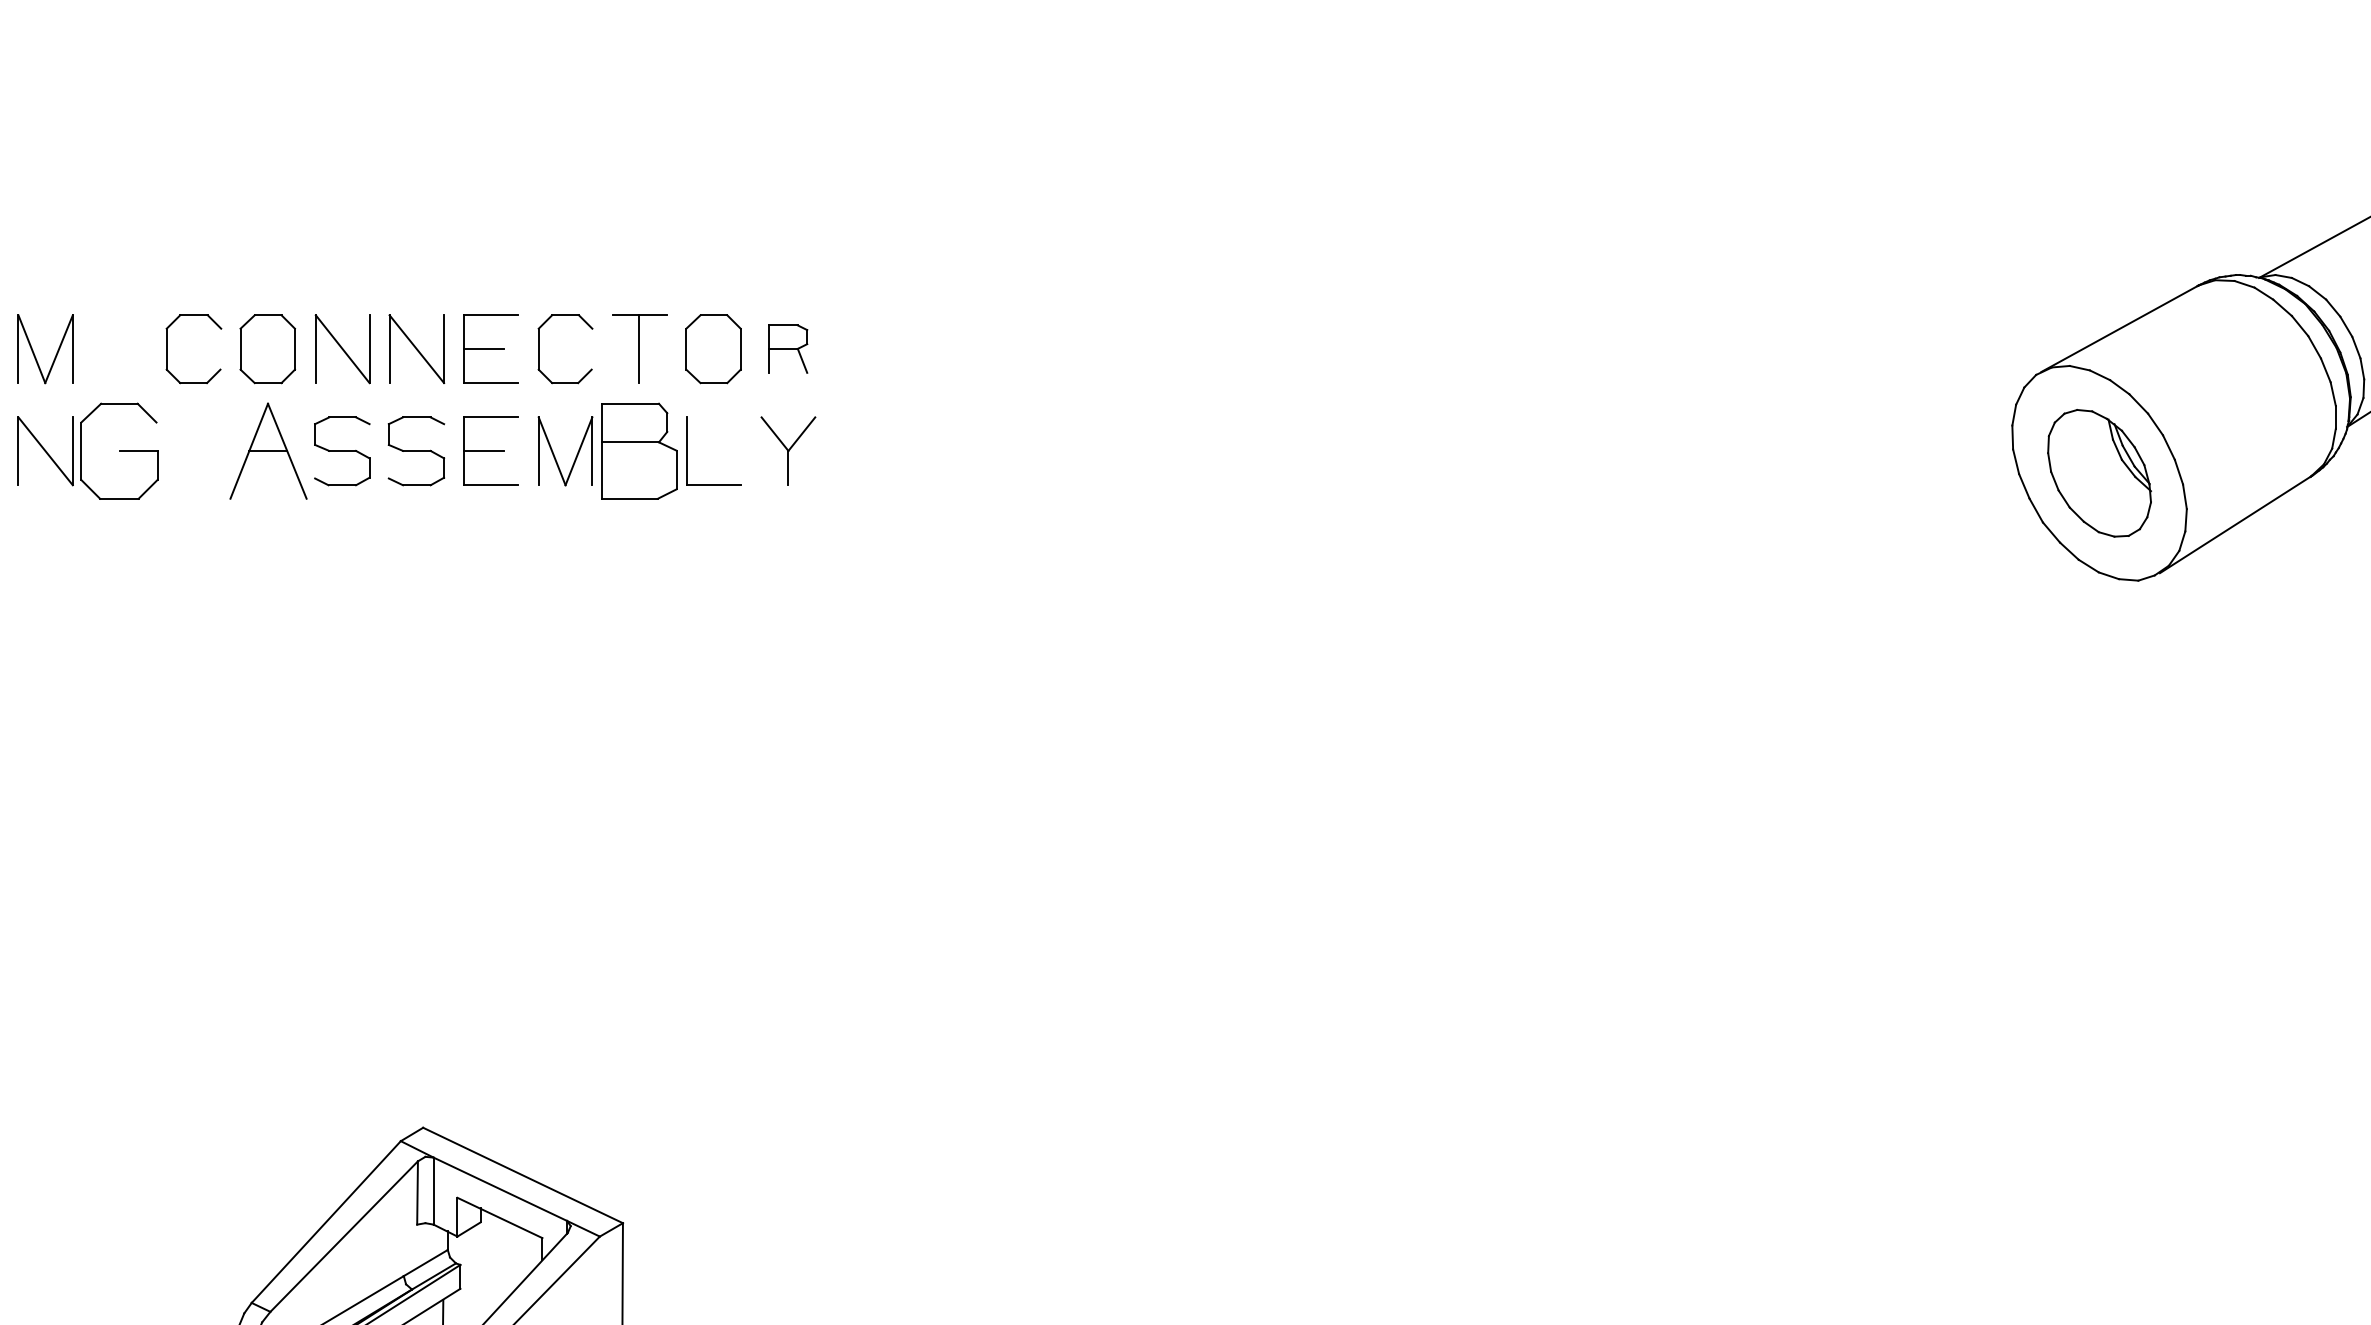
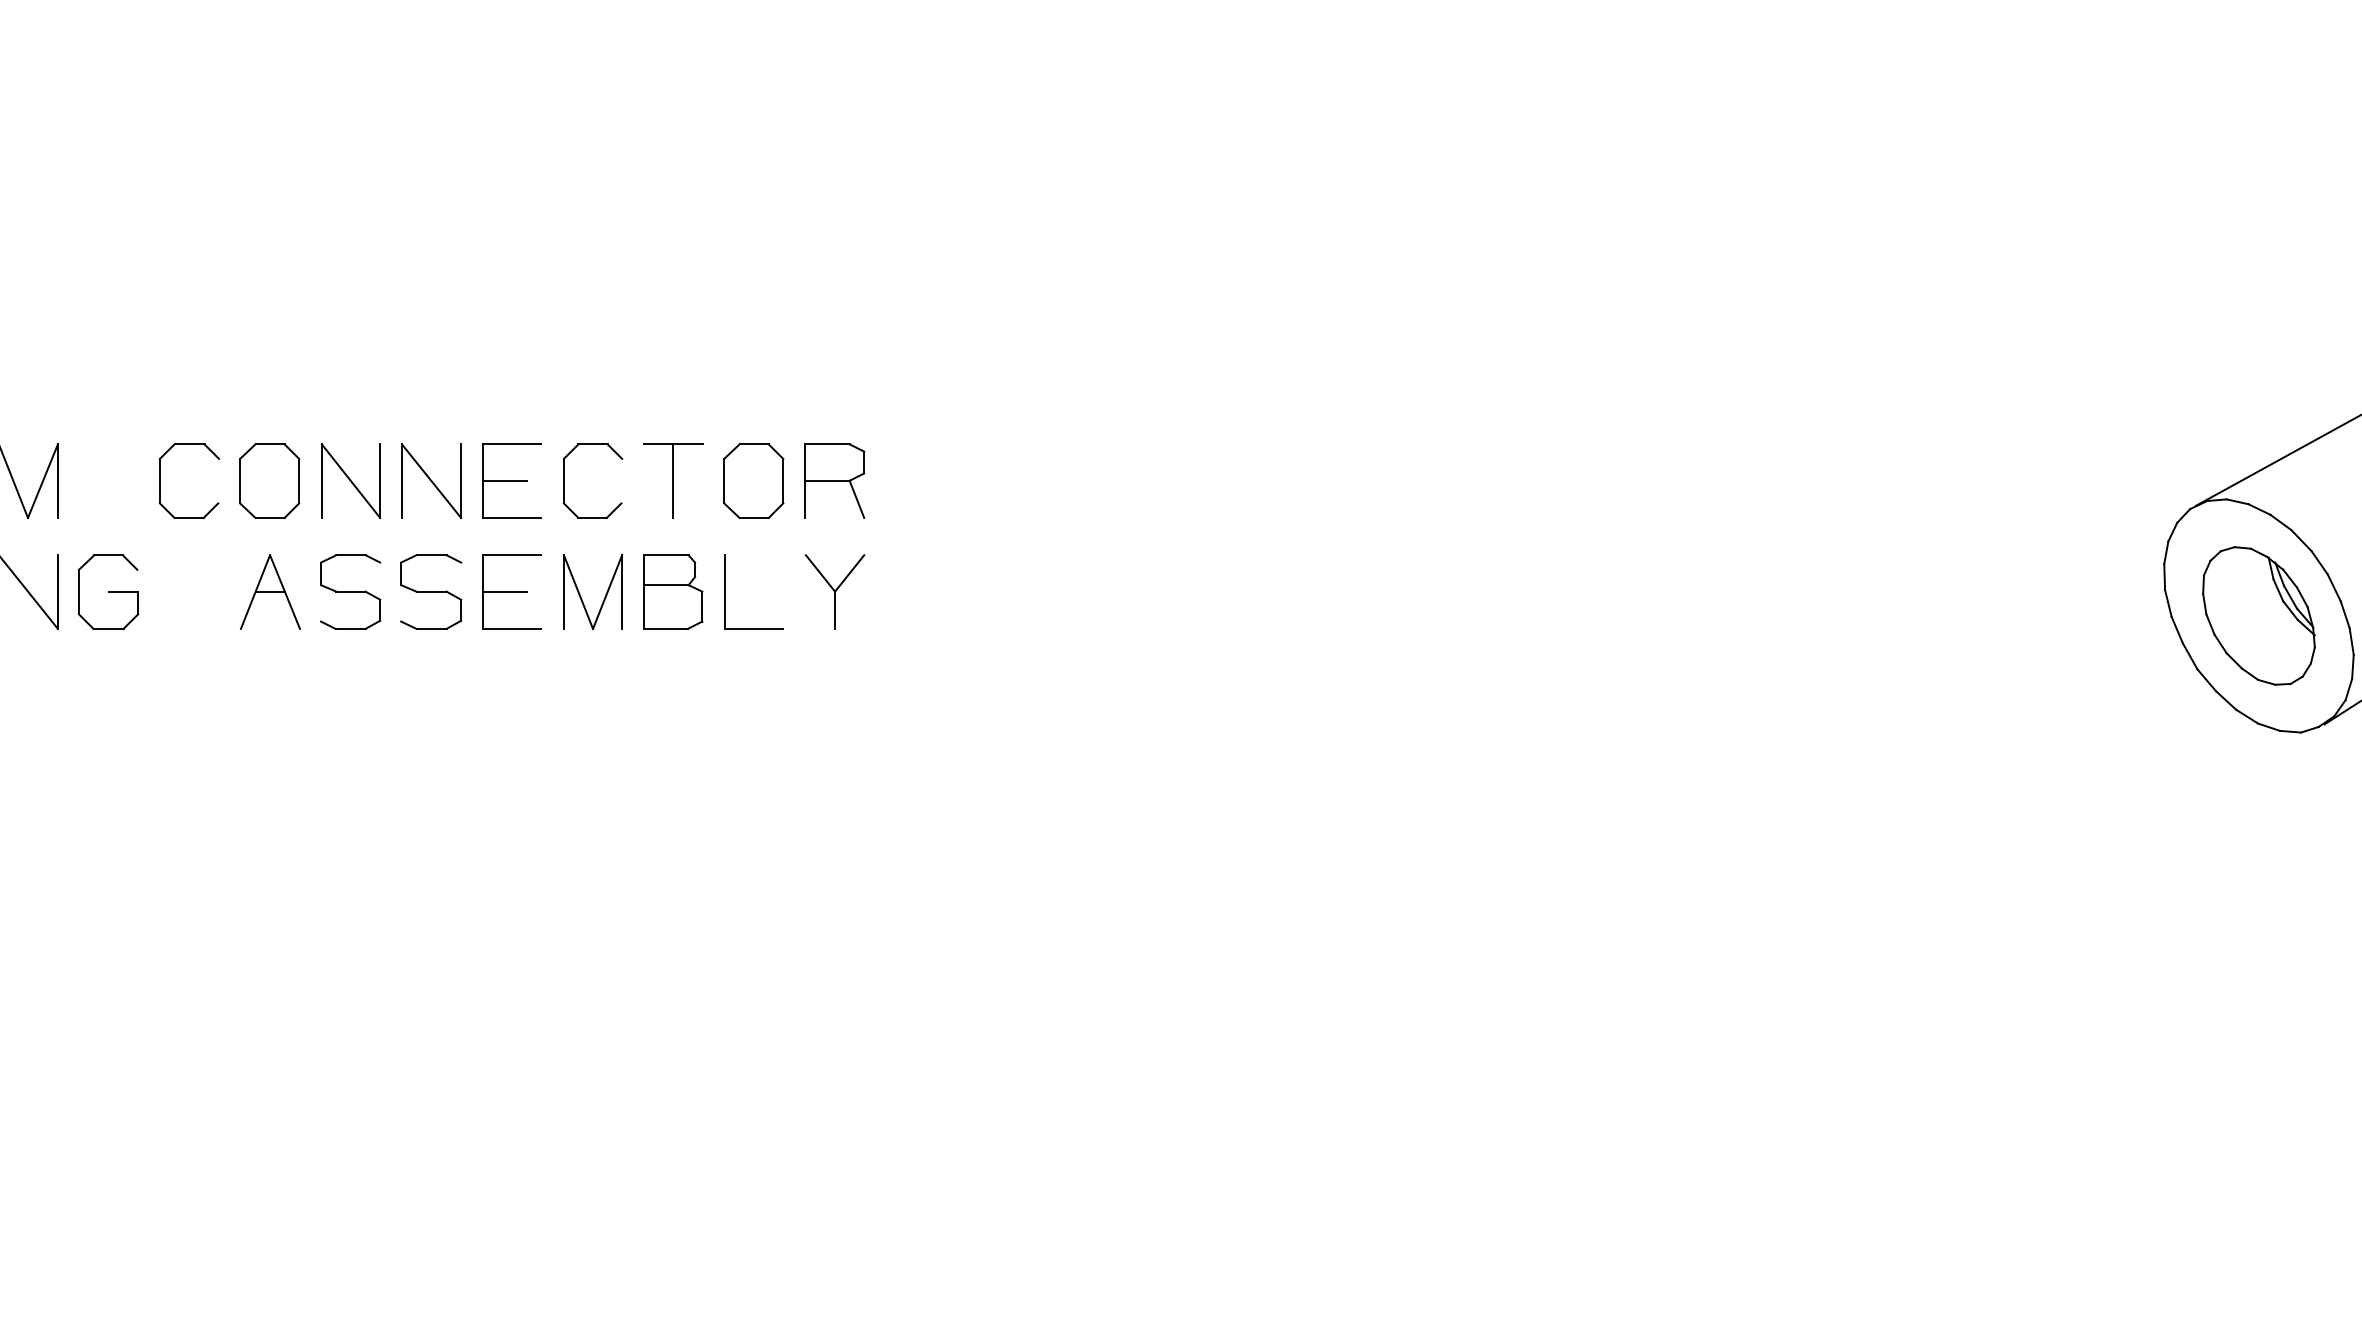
part: (788, 348) -> (835, 480), size x1.43
part: (119, 451) -> (108, 592), size x0.71
part: (268, 451) -> (270, 592), size x0.71
part: (639, 451) -> (673, 592), size x0.71

